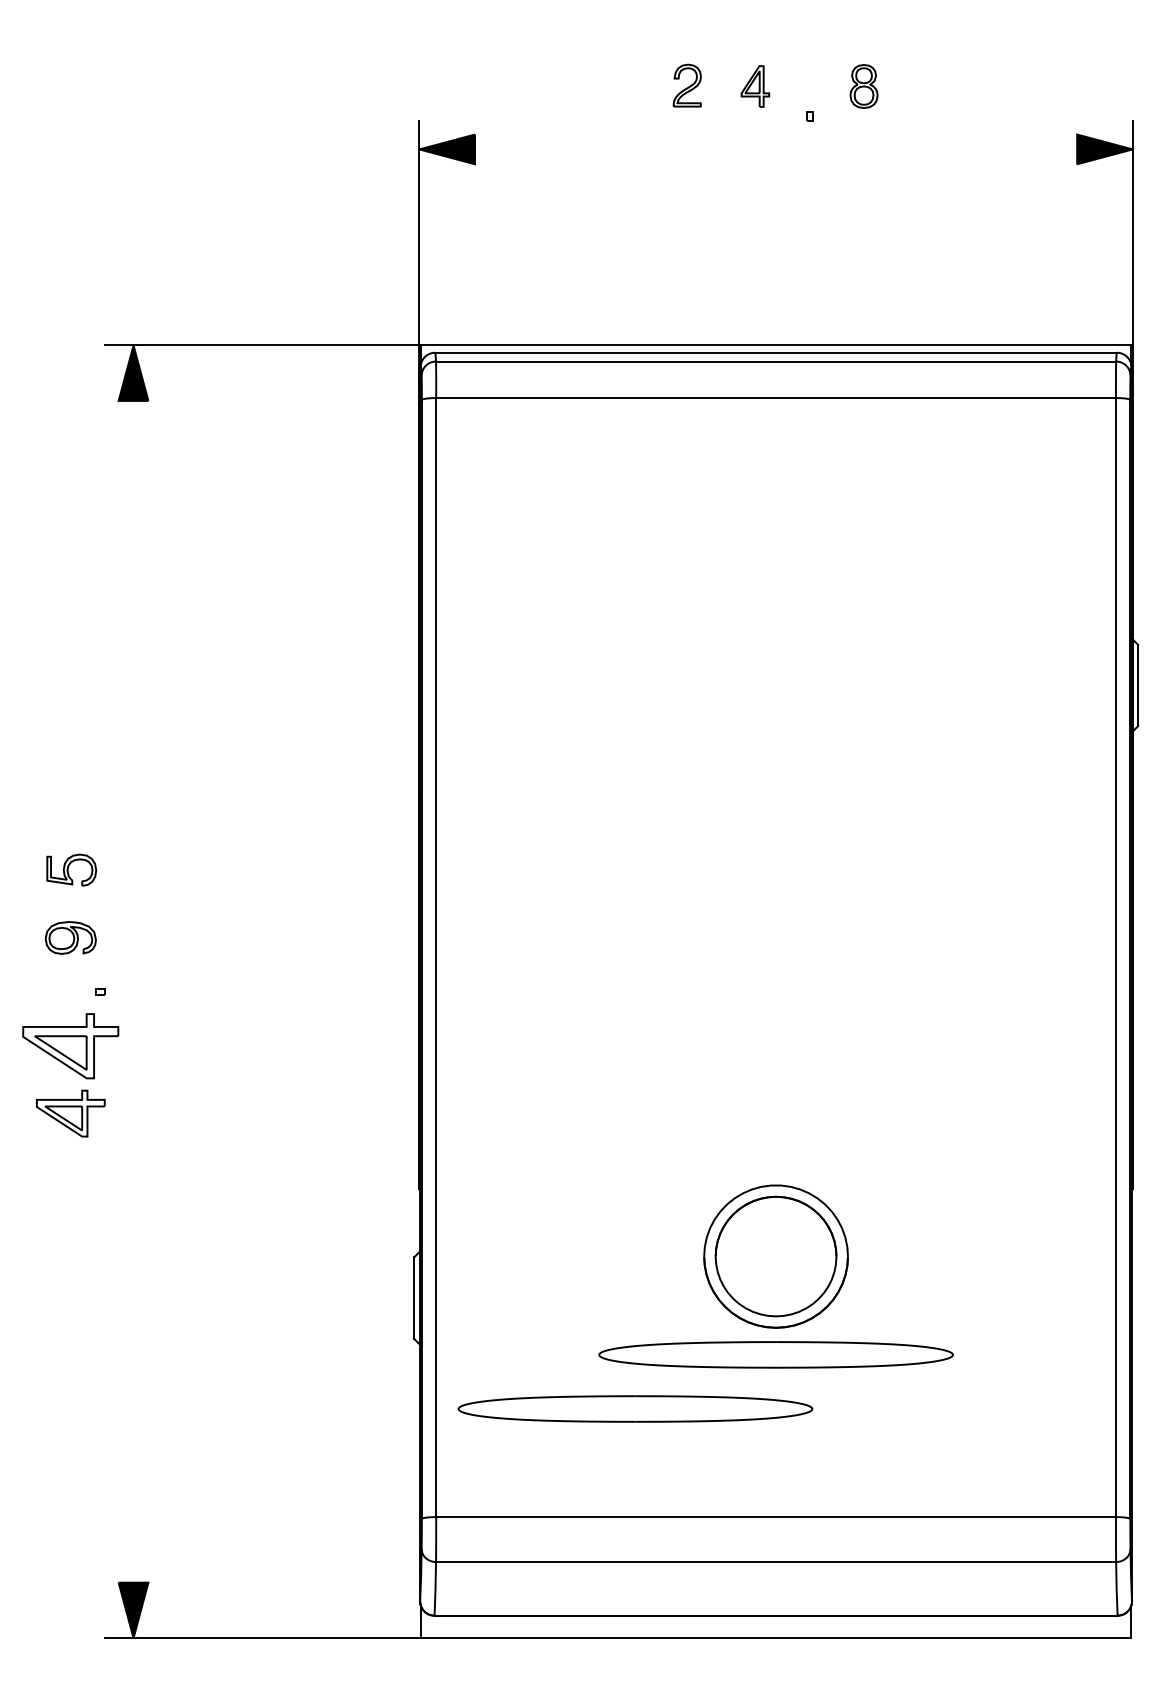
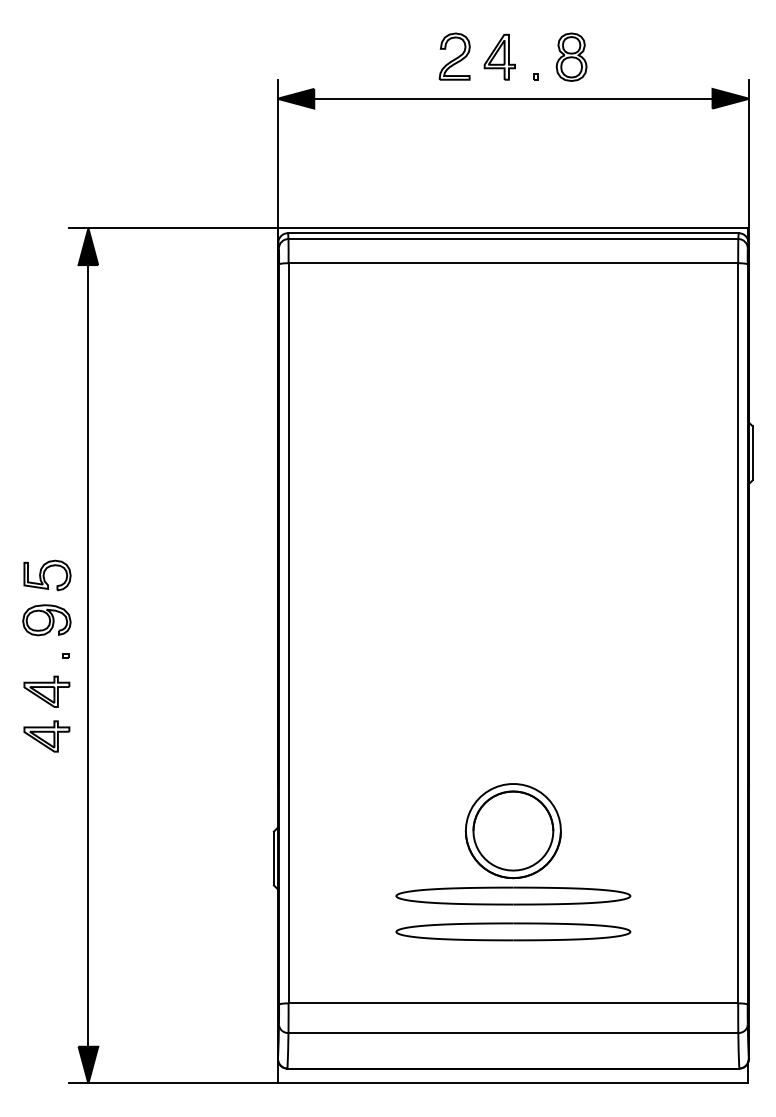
part: (687, 85) -> (454, 56), size x1.67
part: (755, 85) -> (499, 56), size x1.67
part: (863, 85) -> (571, 56), size x1.67
line: (776, 149) -> (513, 98), added
part: (71, 870) -> (47, 575), size x1.43
part: (70, 938) -> (46, 620), size x1.43
line: (133, 991) -> (88, 655), added
part: (70, 1045) -> (46, 691), size x0.71
part: (635, 1408) -> (513, 931), moved

